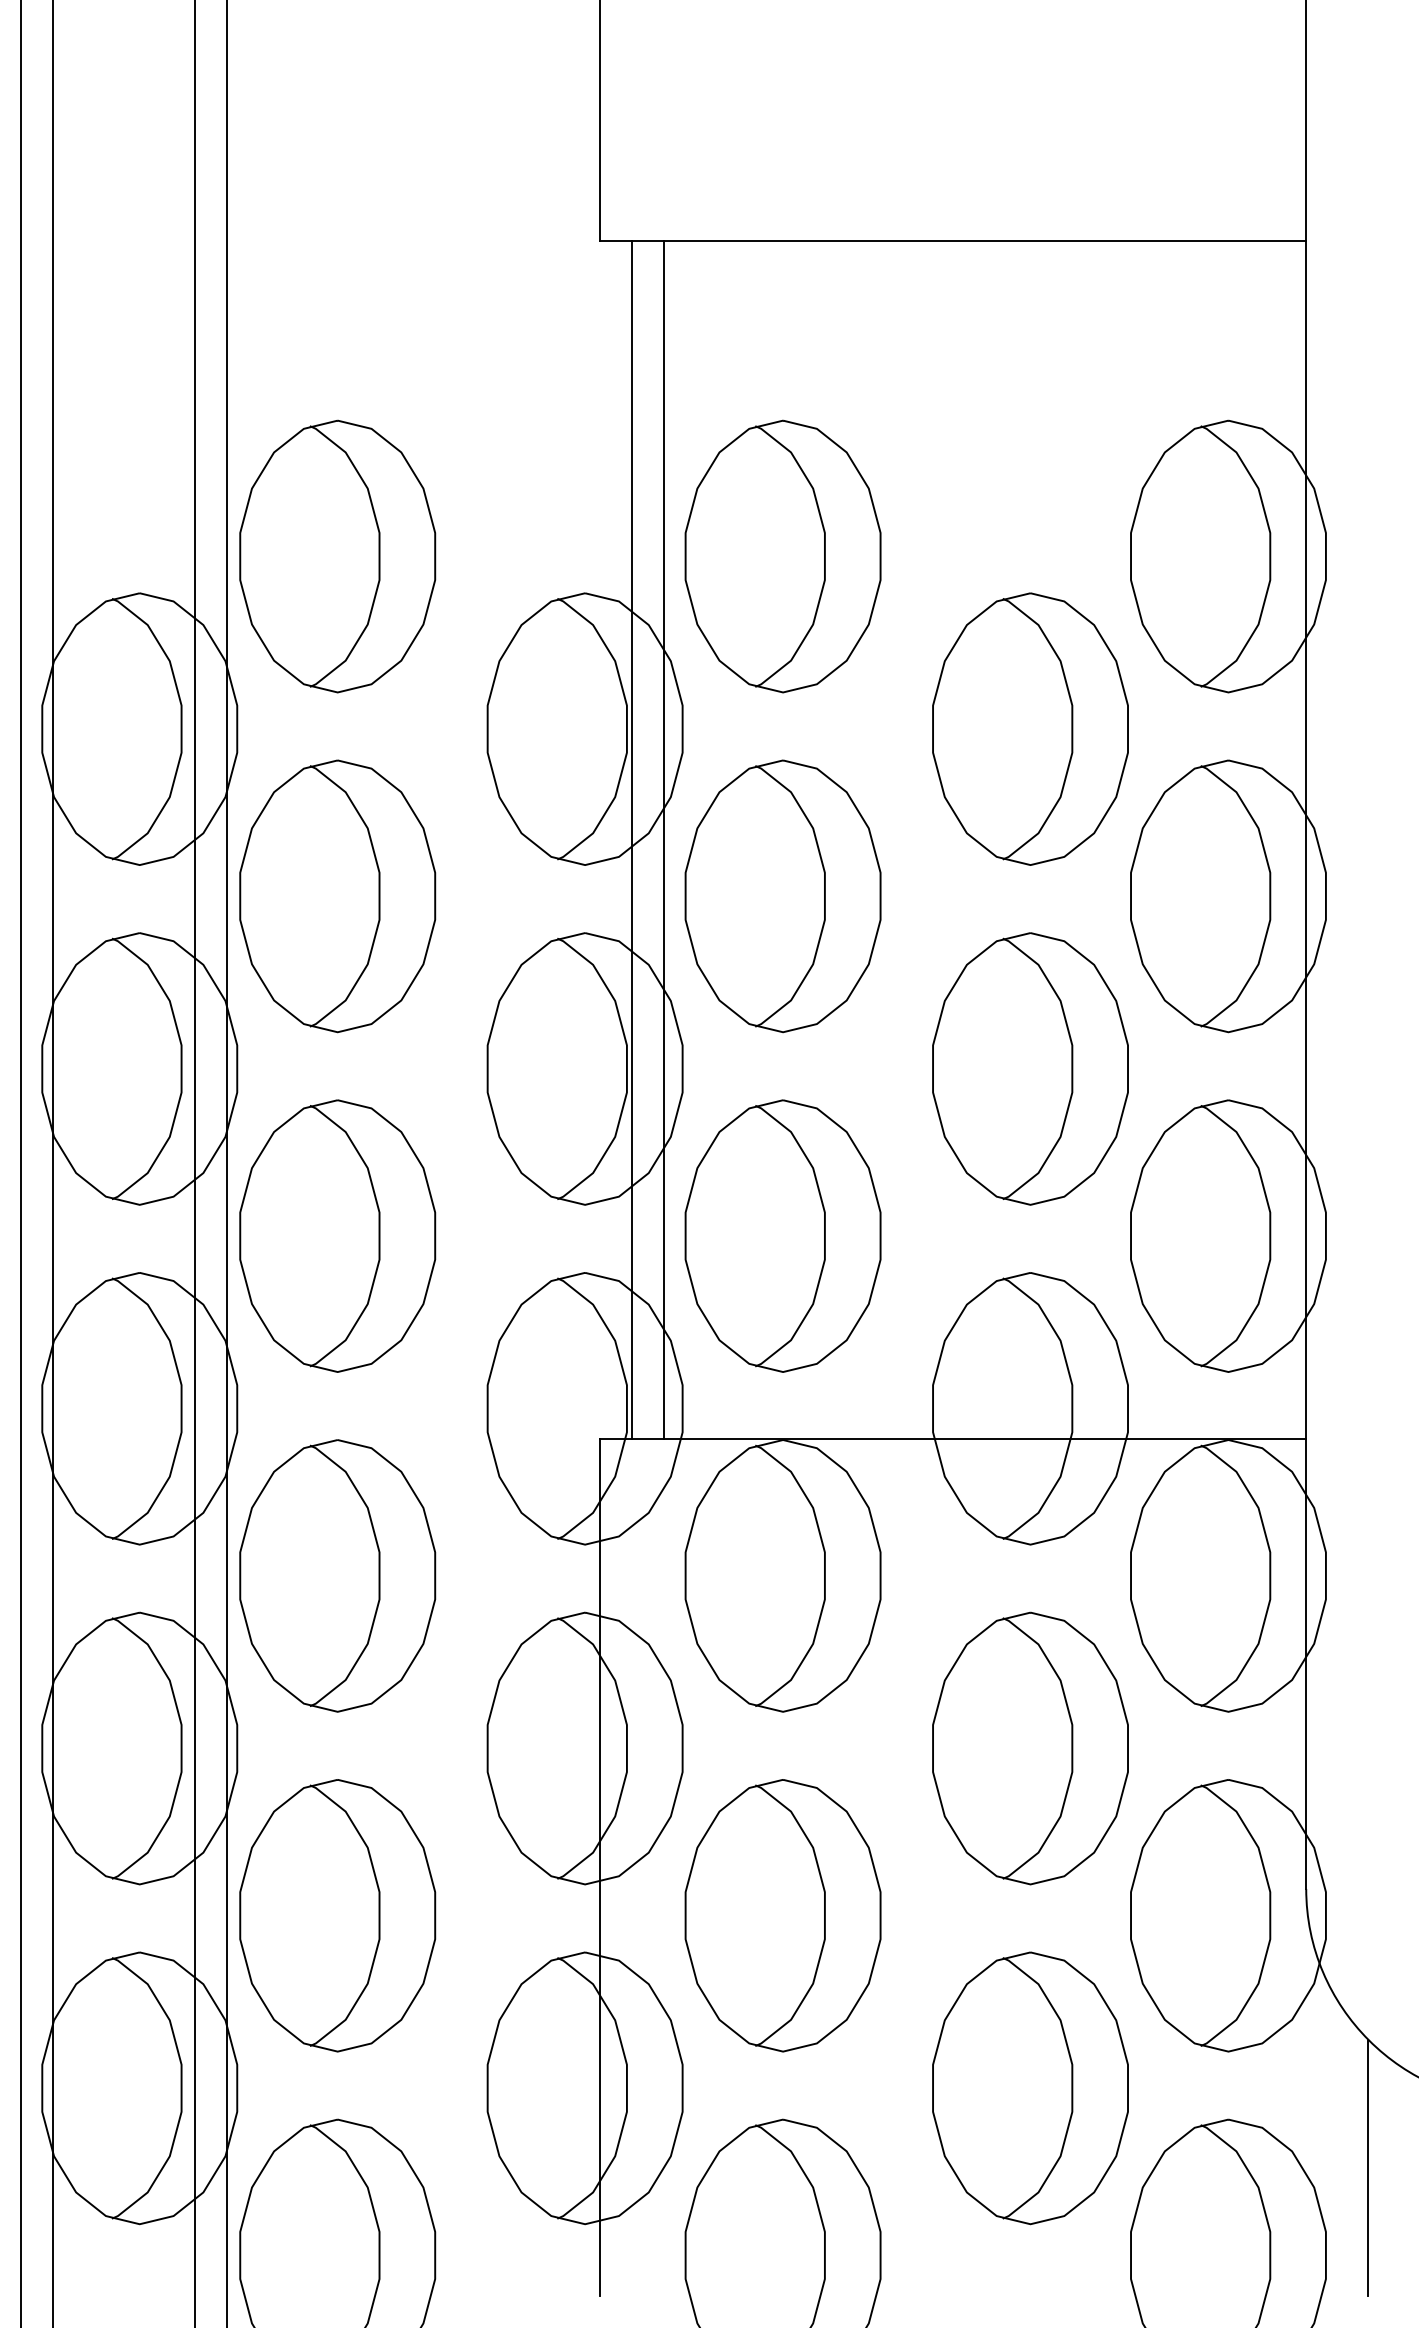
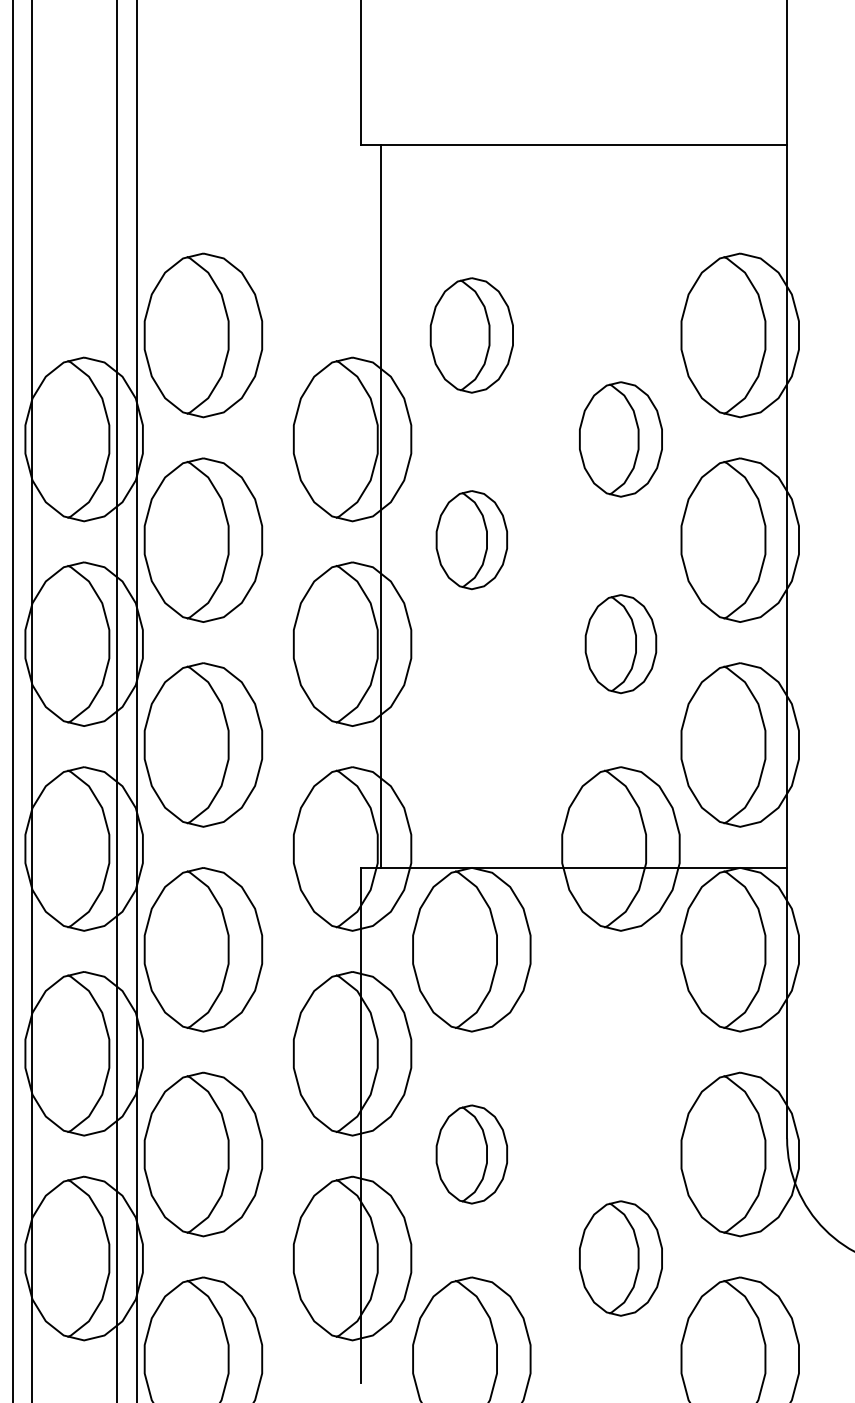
part: (782, 556) -> (471, 335), size x0.7
part: (1029, 729) -> (620, 439), size x0.7
line: (664, 840) -> (400, 506), removed
part: (782, 895) -> (471, 539), size x0.6
part: (1029, 1067) -> (620, 643), size x0.6
part: (782, 1235) -> (471, 744), removed
part: (1029, 1748) -> (620, 1053), removed
part: (782, 1915) -> (471, 1154), size x0.6
part: (1029, 2088) -> (620, 1258), size x0.7
line: (1368, 2167) -> (824, 1306), removed

